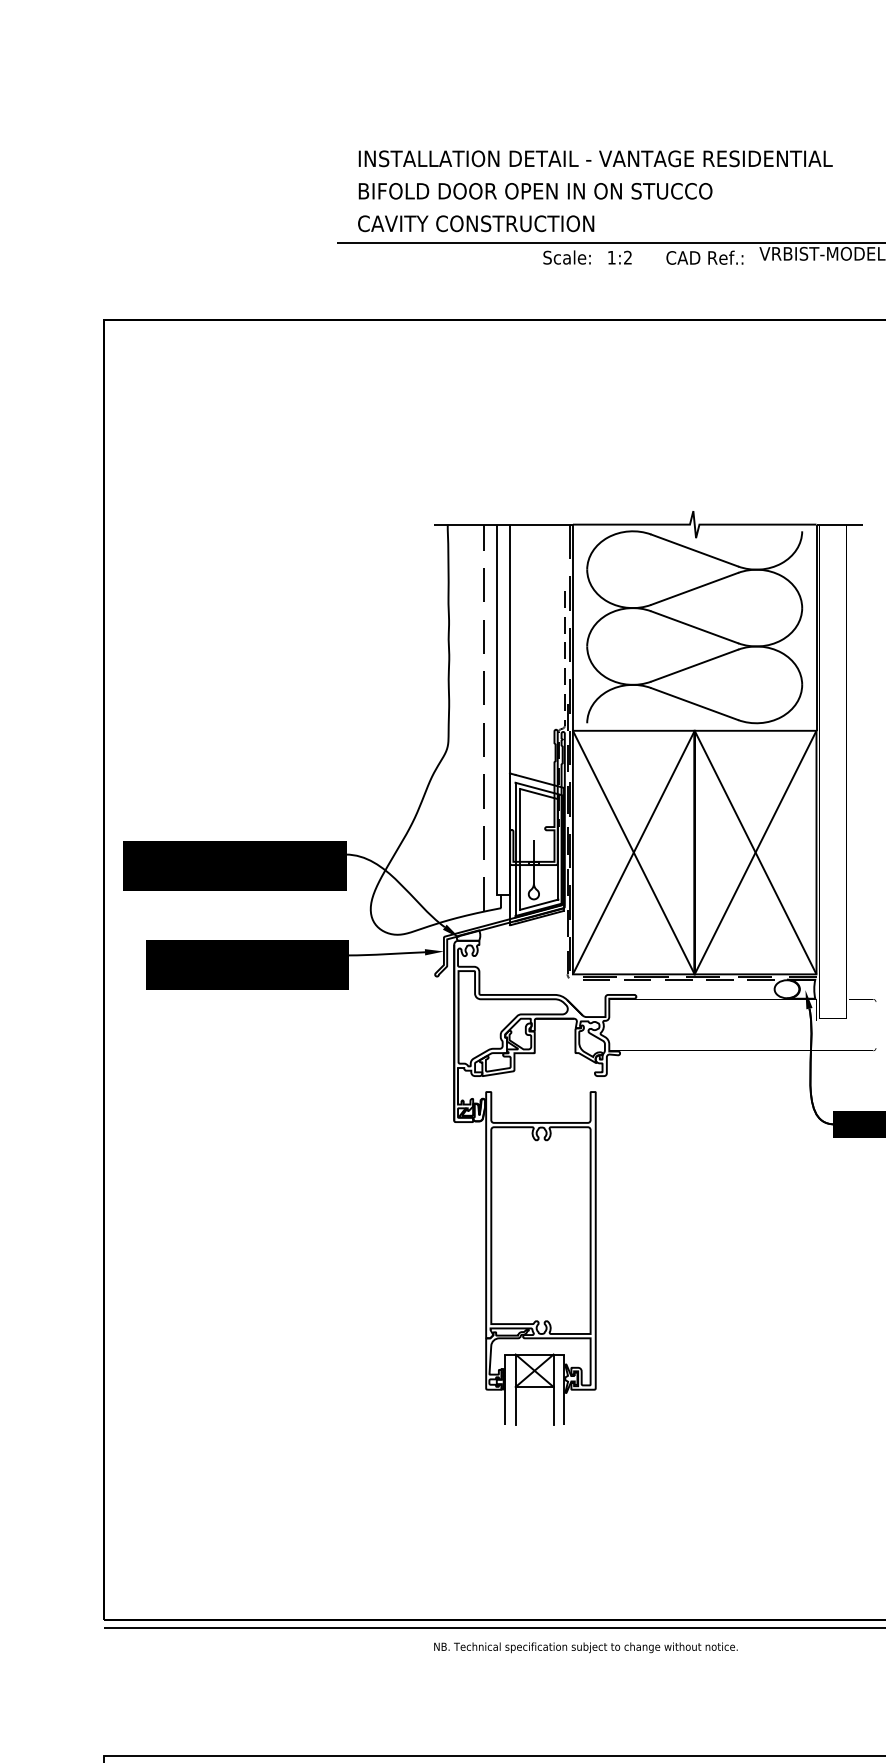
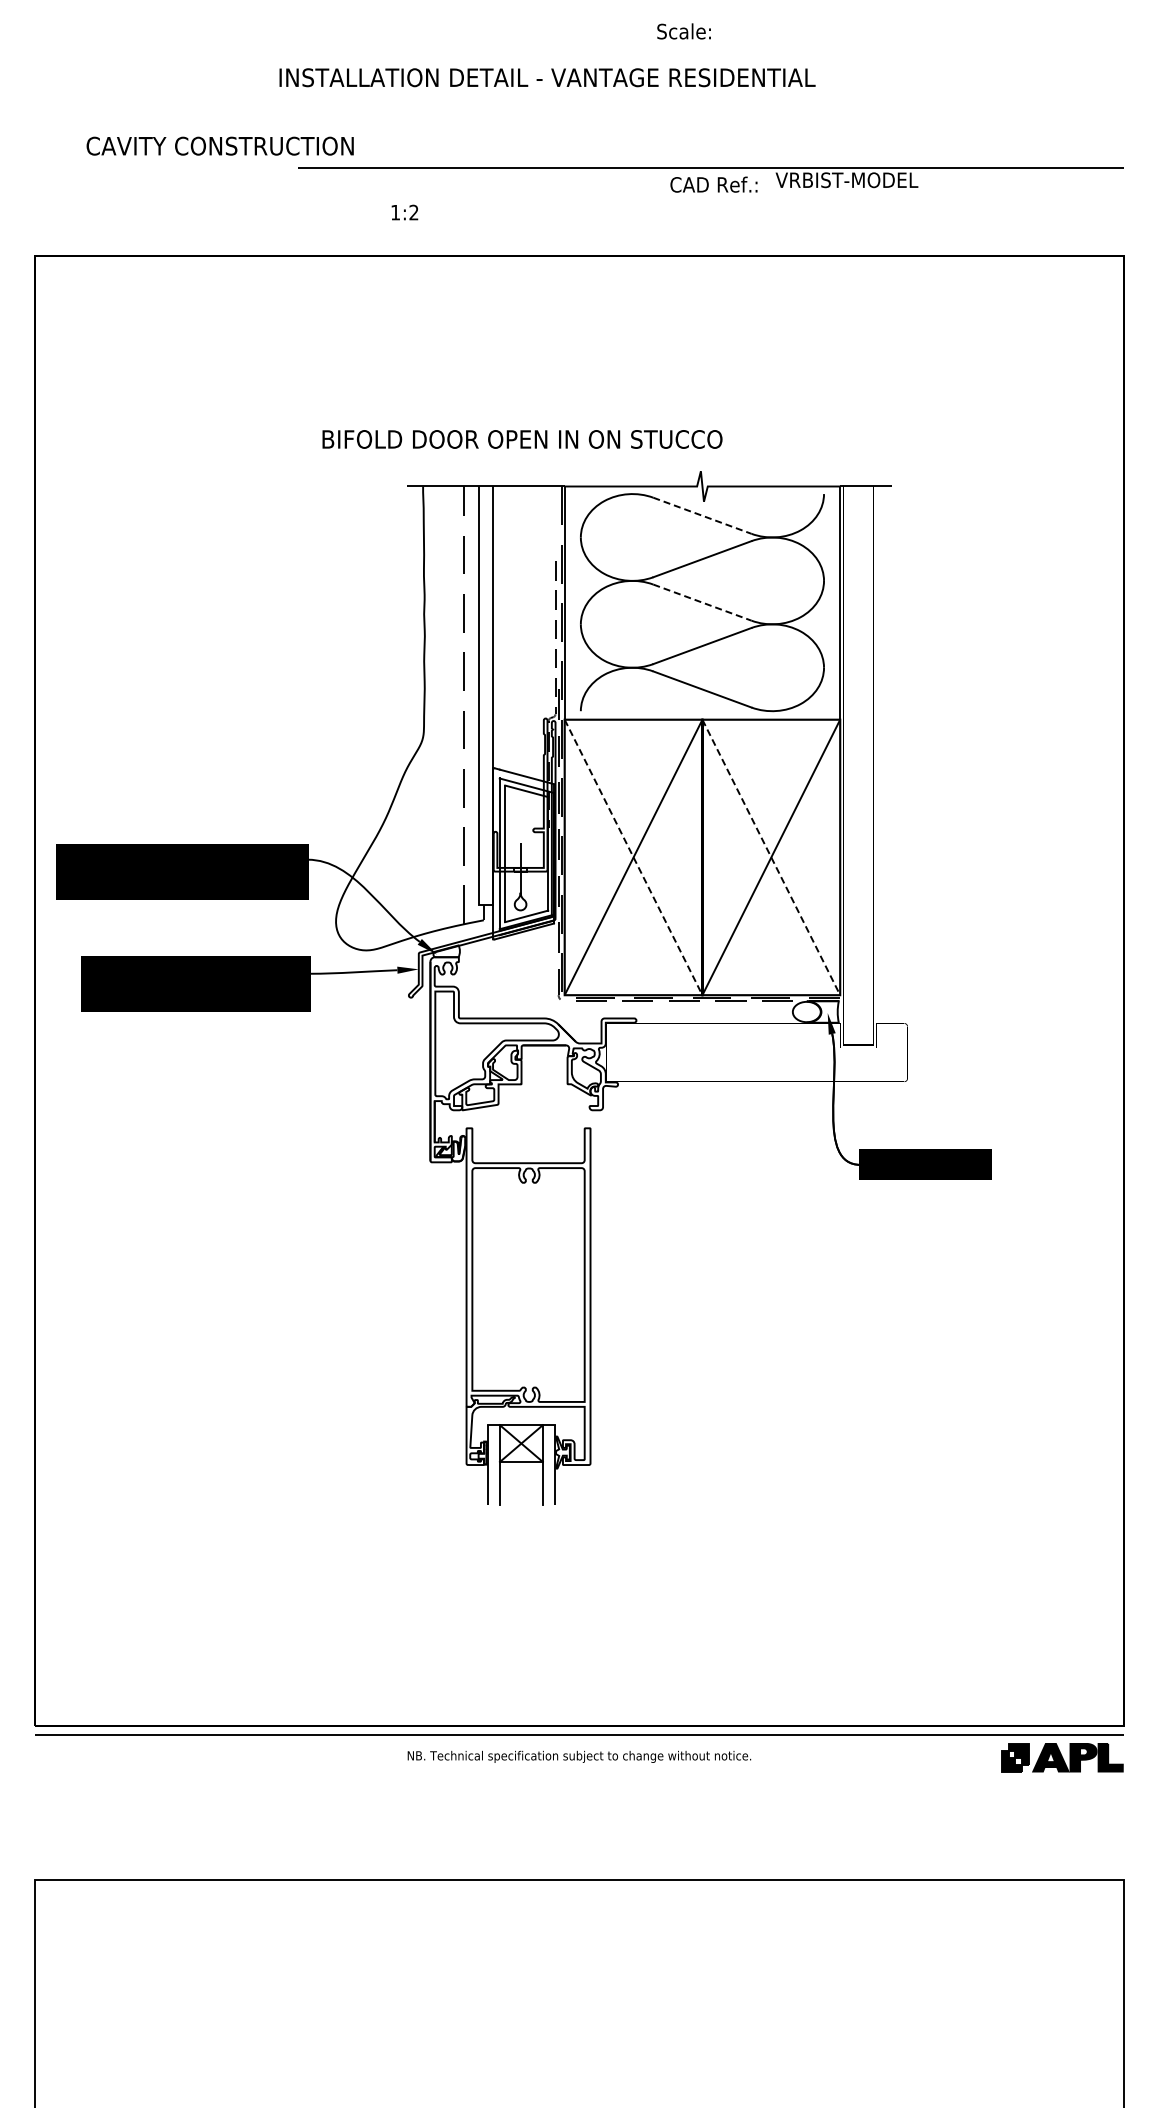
text: (595, 158) -> (547, 77), moved
text: (535, 191) -> (522, 439), moved
text: (475, 223) -> (219, 145), moved
text: (566, 257) -> (683, 31), moved
text: (619, 257) -> (404, 212), moved
line: (694, 550) -> (702, 515), solid -> dashed
line: (694, 627) -> (702, 602), solid -> dashed
line: (633, 852) -> (633, 857), solid -> dashed
line: (755, 852) -> (771, 857), solid -> dashed

